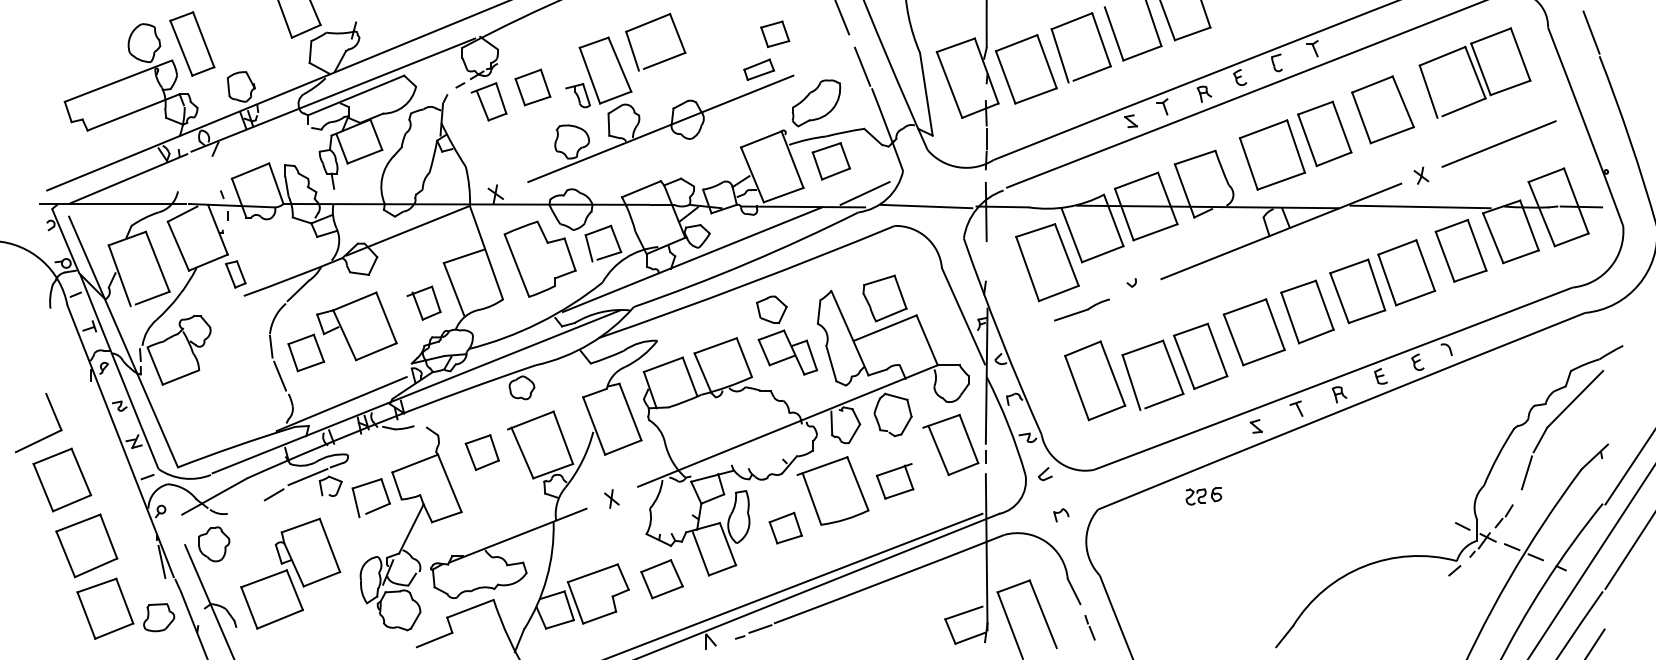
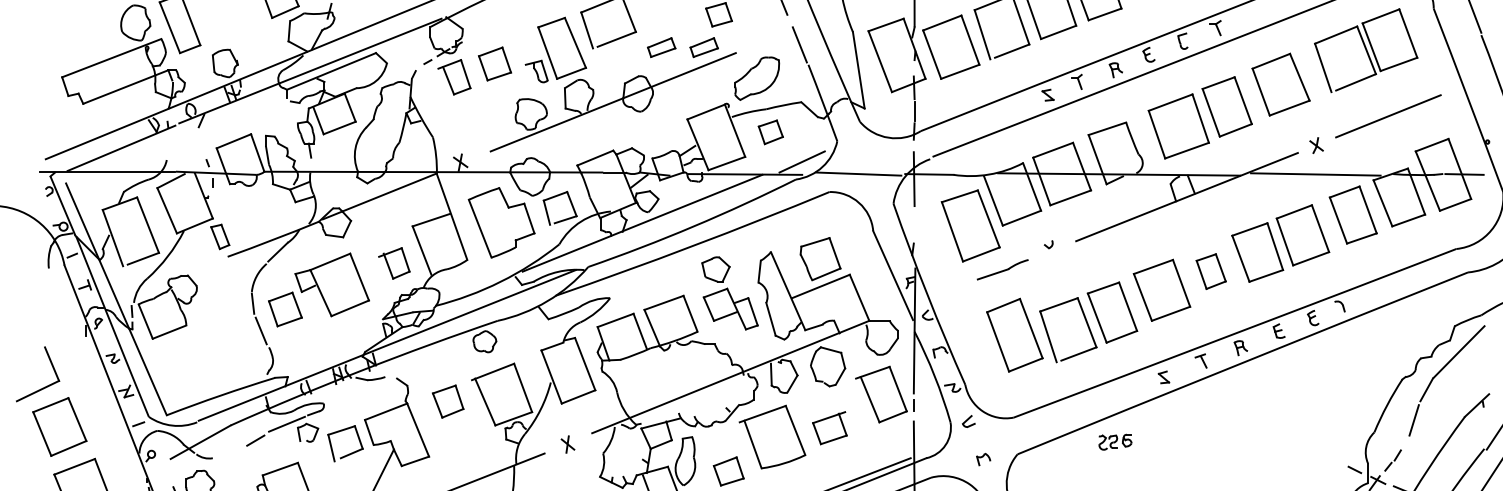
part: (712, 69) -> (661, 47), added
part: (830, 161) -> (770, 132), size x0.7
part: (1307, 311) -> (1211, 271), size x0.6
line: (341, 404) -> (317, 357), removed

